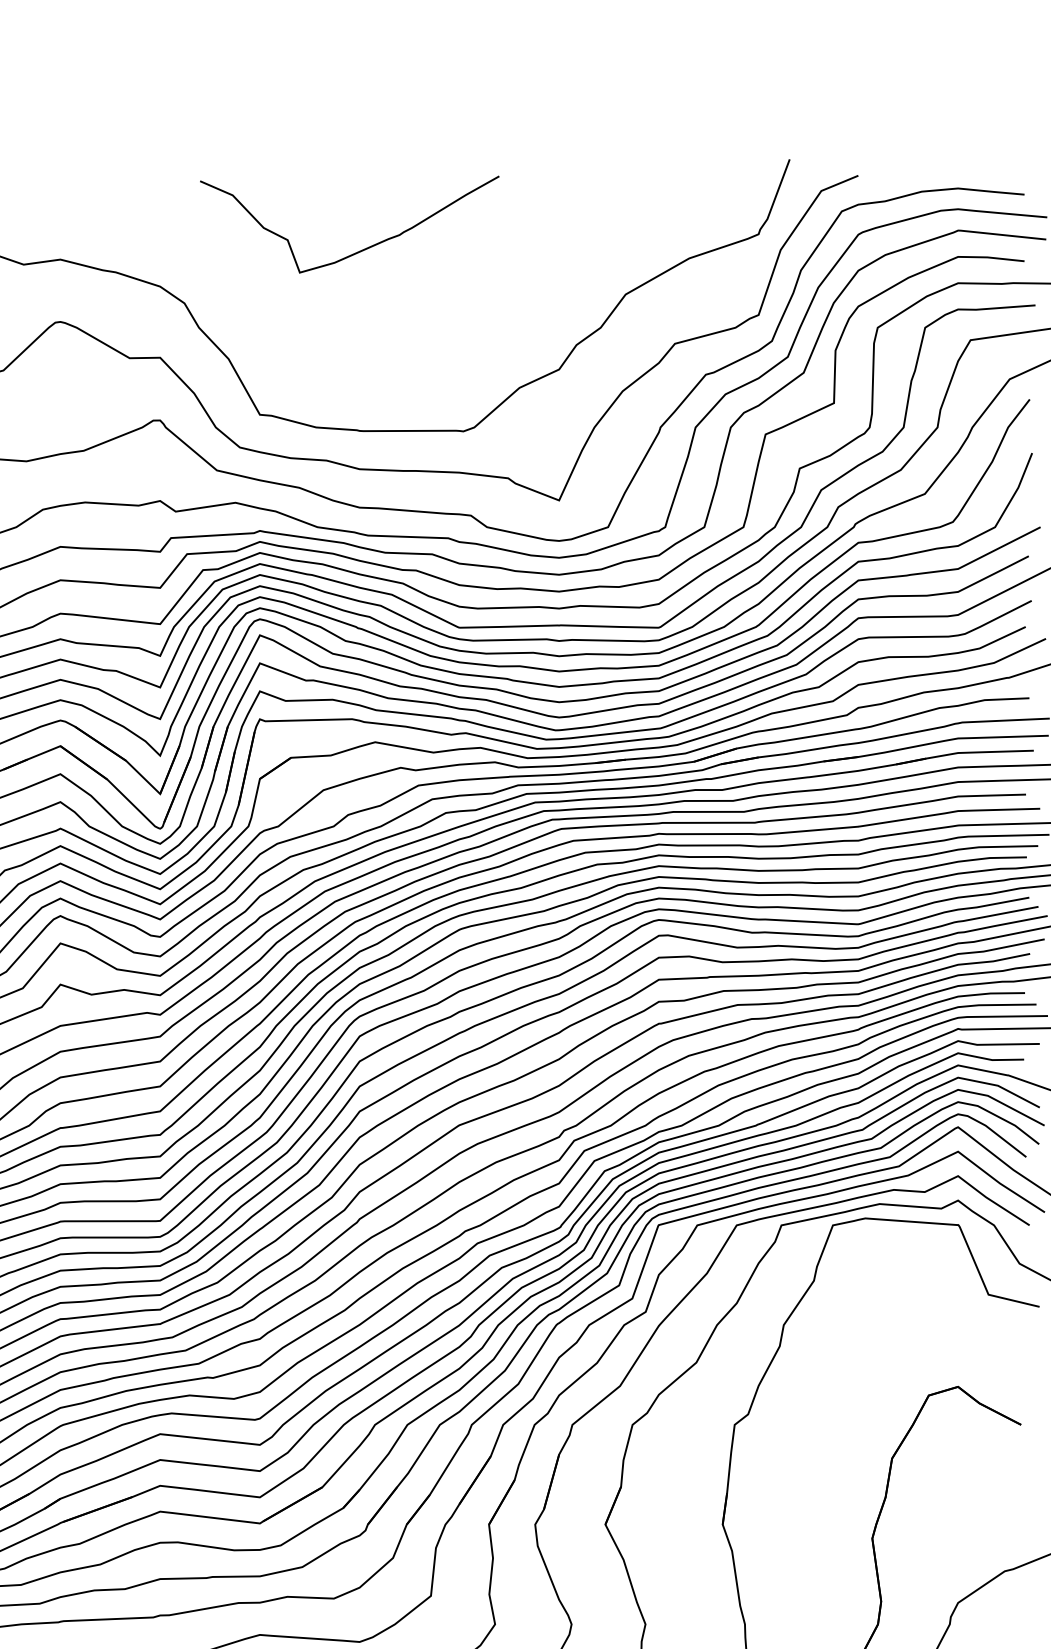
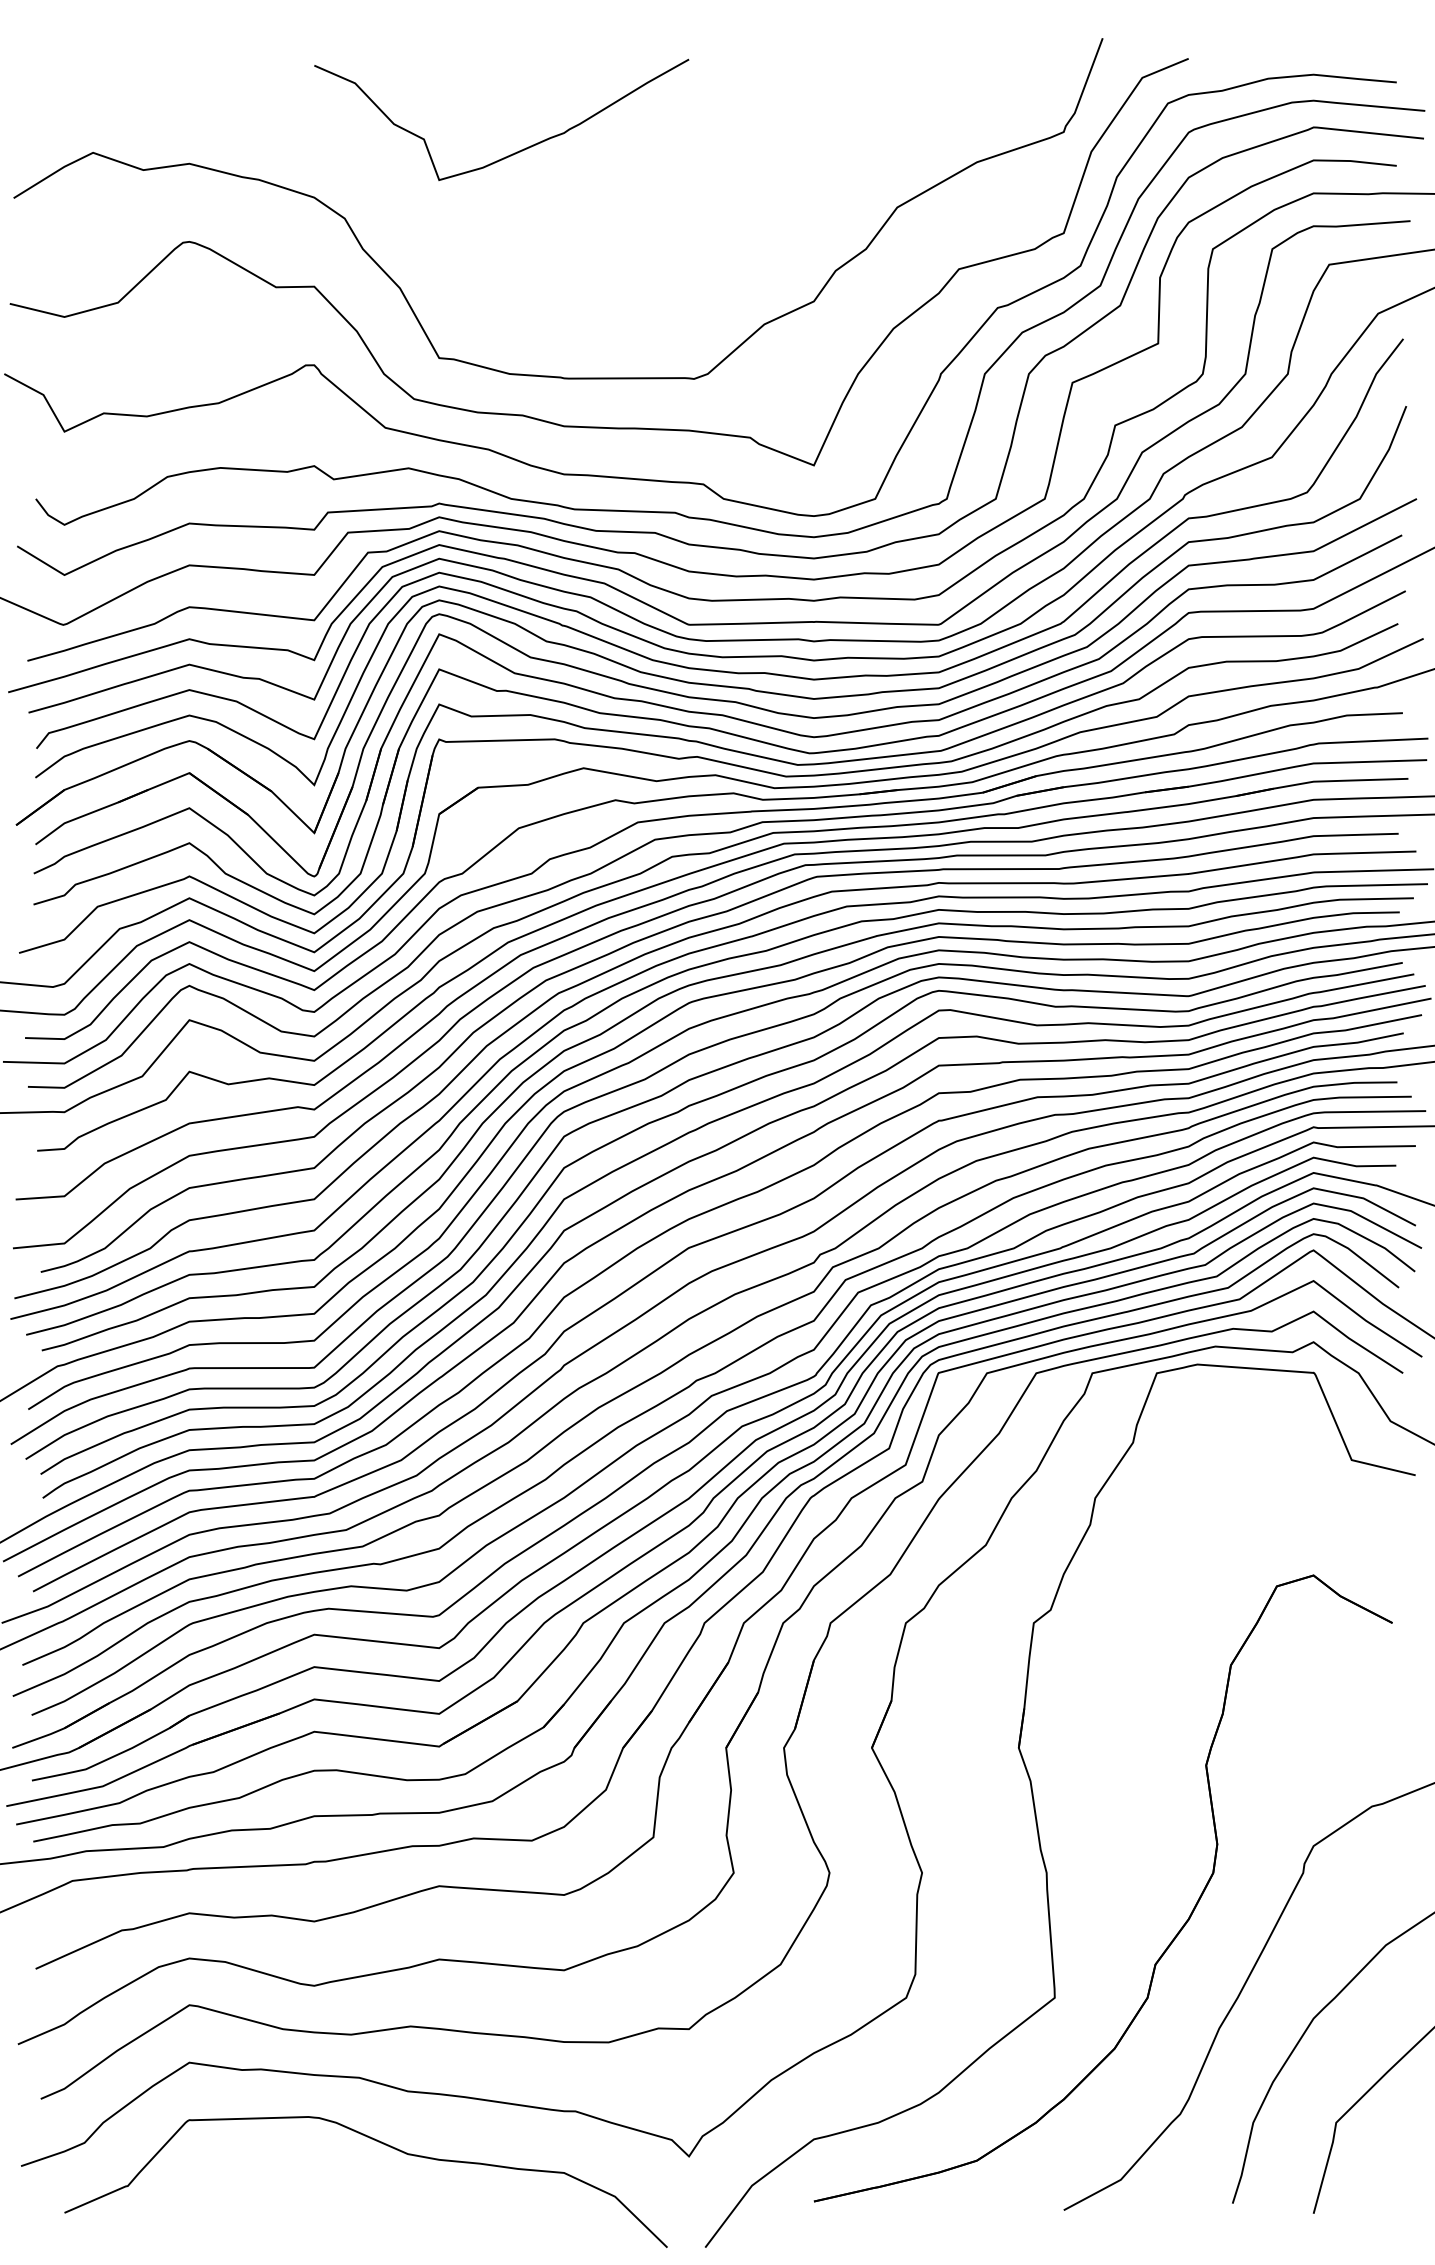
curve: (359, 250) -> (514, 152), moved

